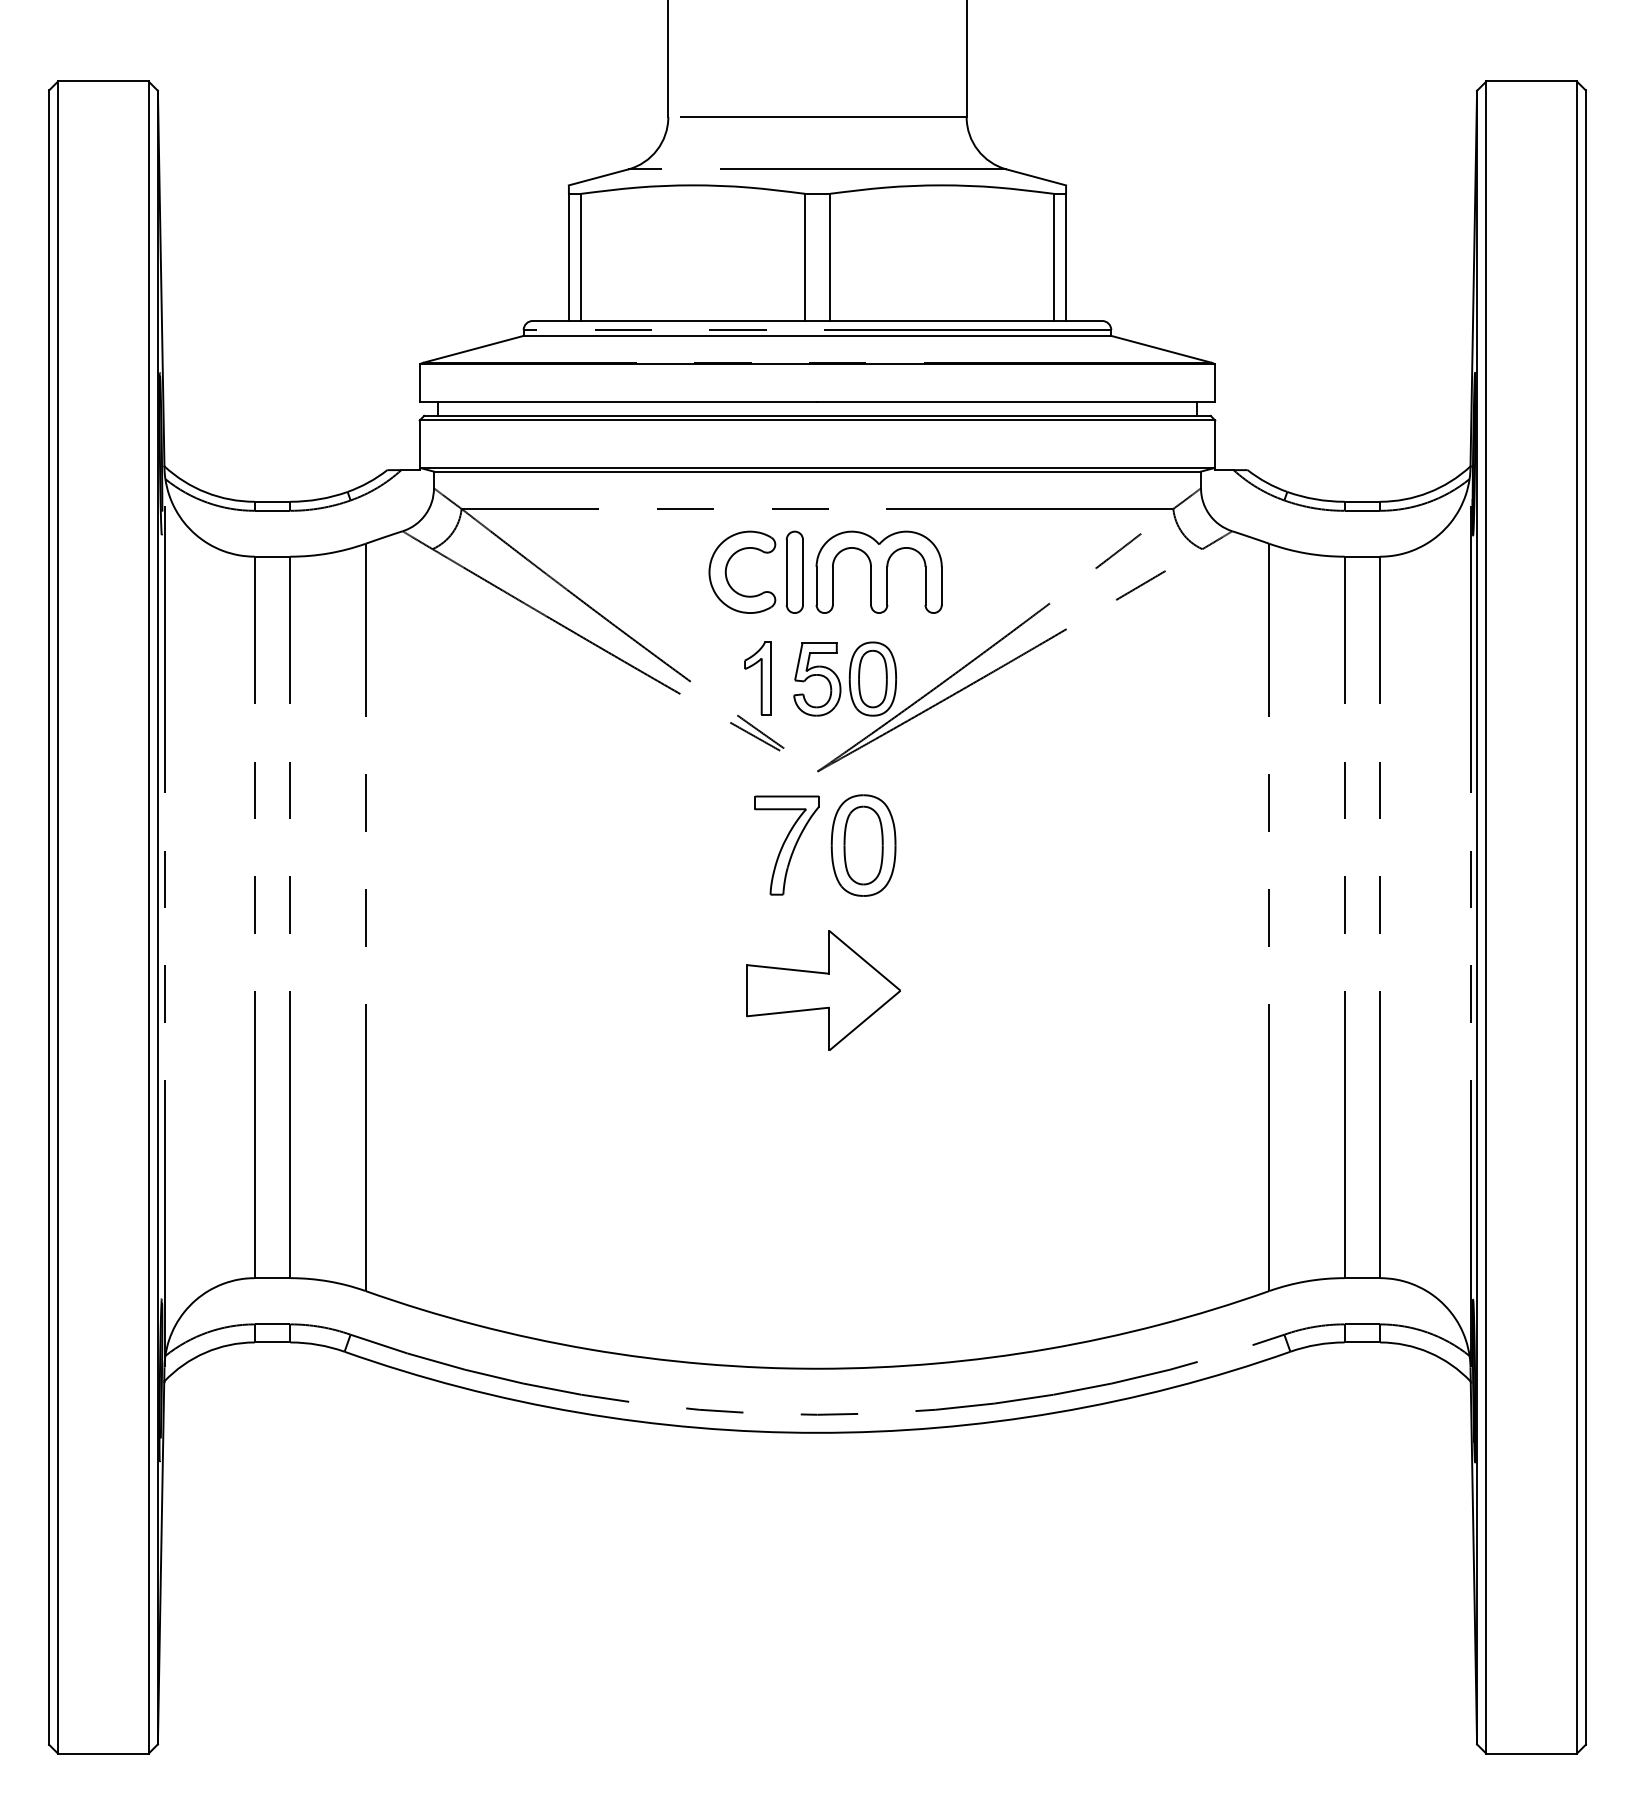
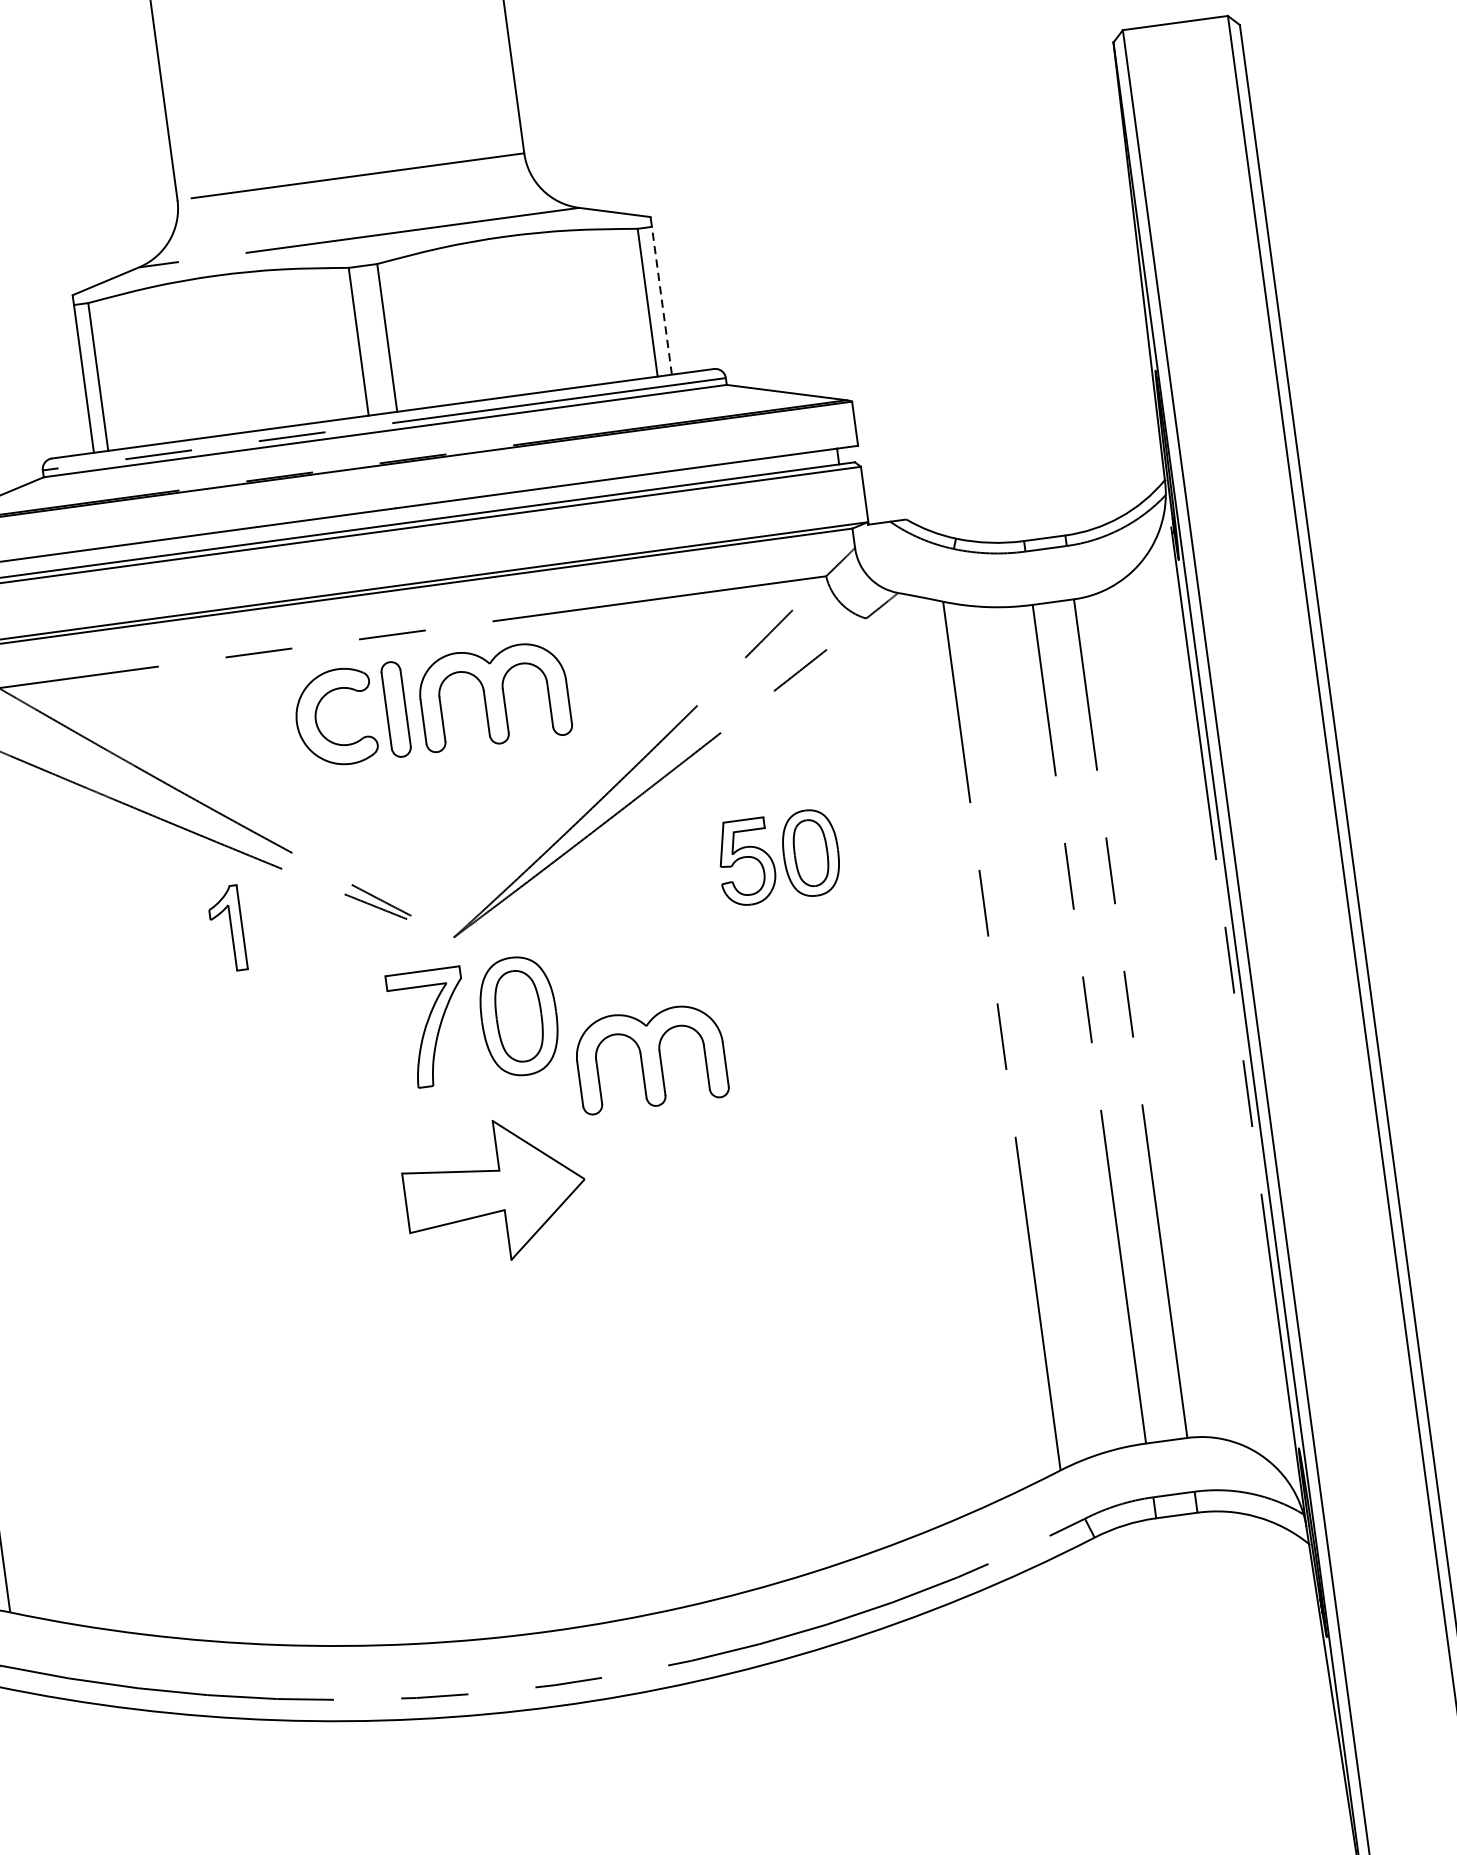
line: (1066, 257) -> (662, 300), solid -> dashed
part: (757, 678) -> (226, 929), moved
part: (844, 678) -> (777, 856), moved
part: (969, 895) -> (649, 1057), added

